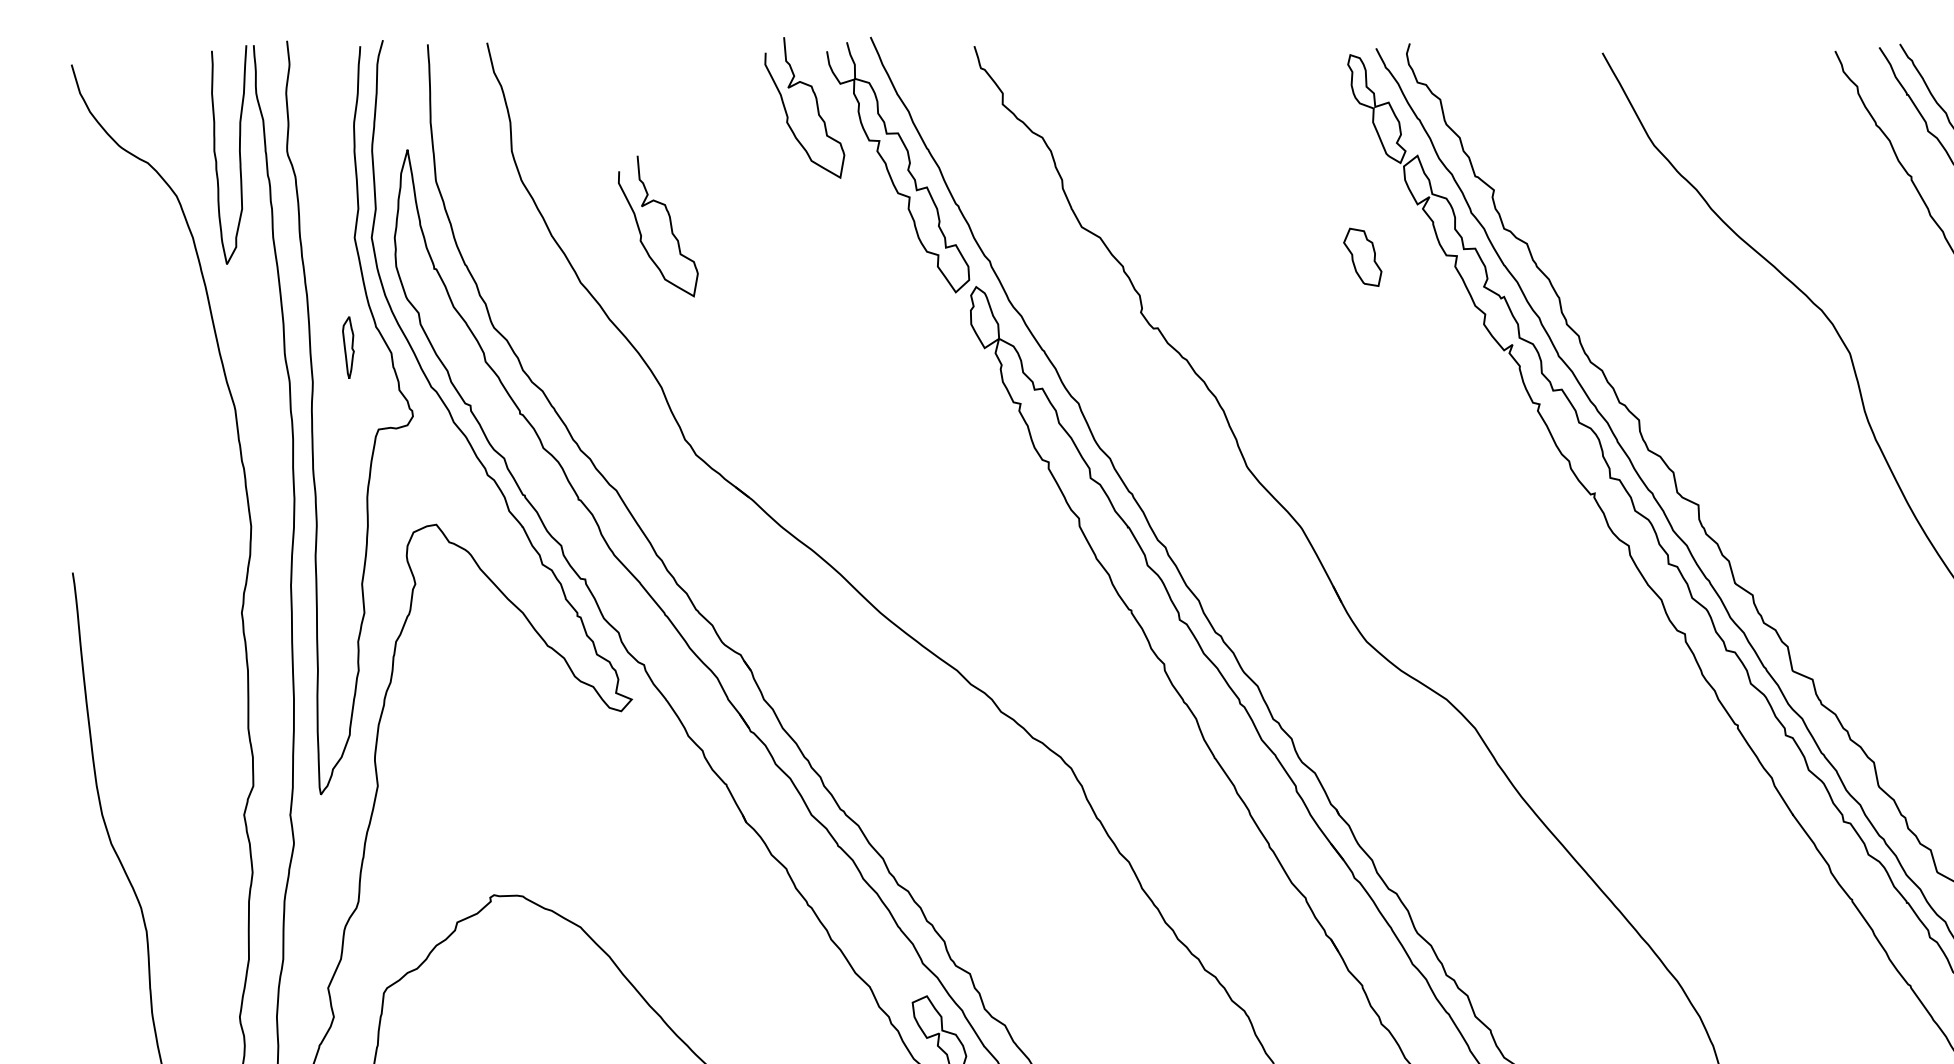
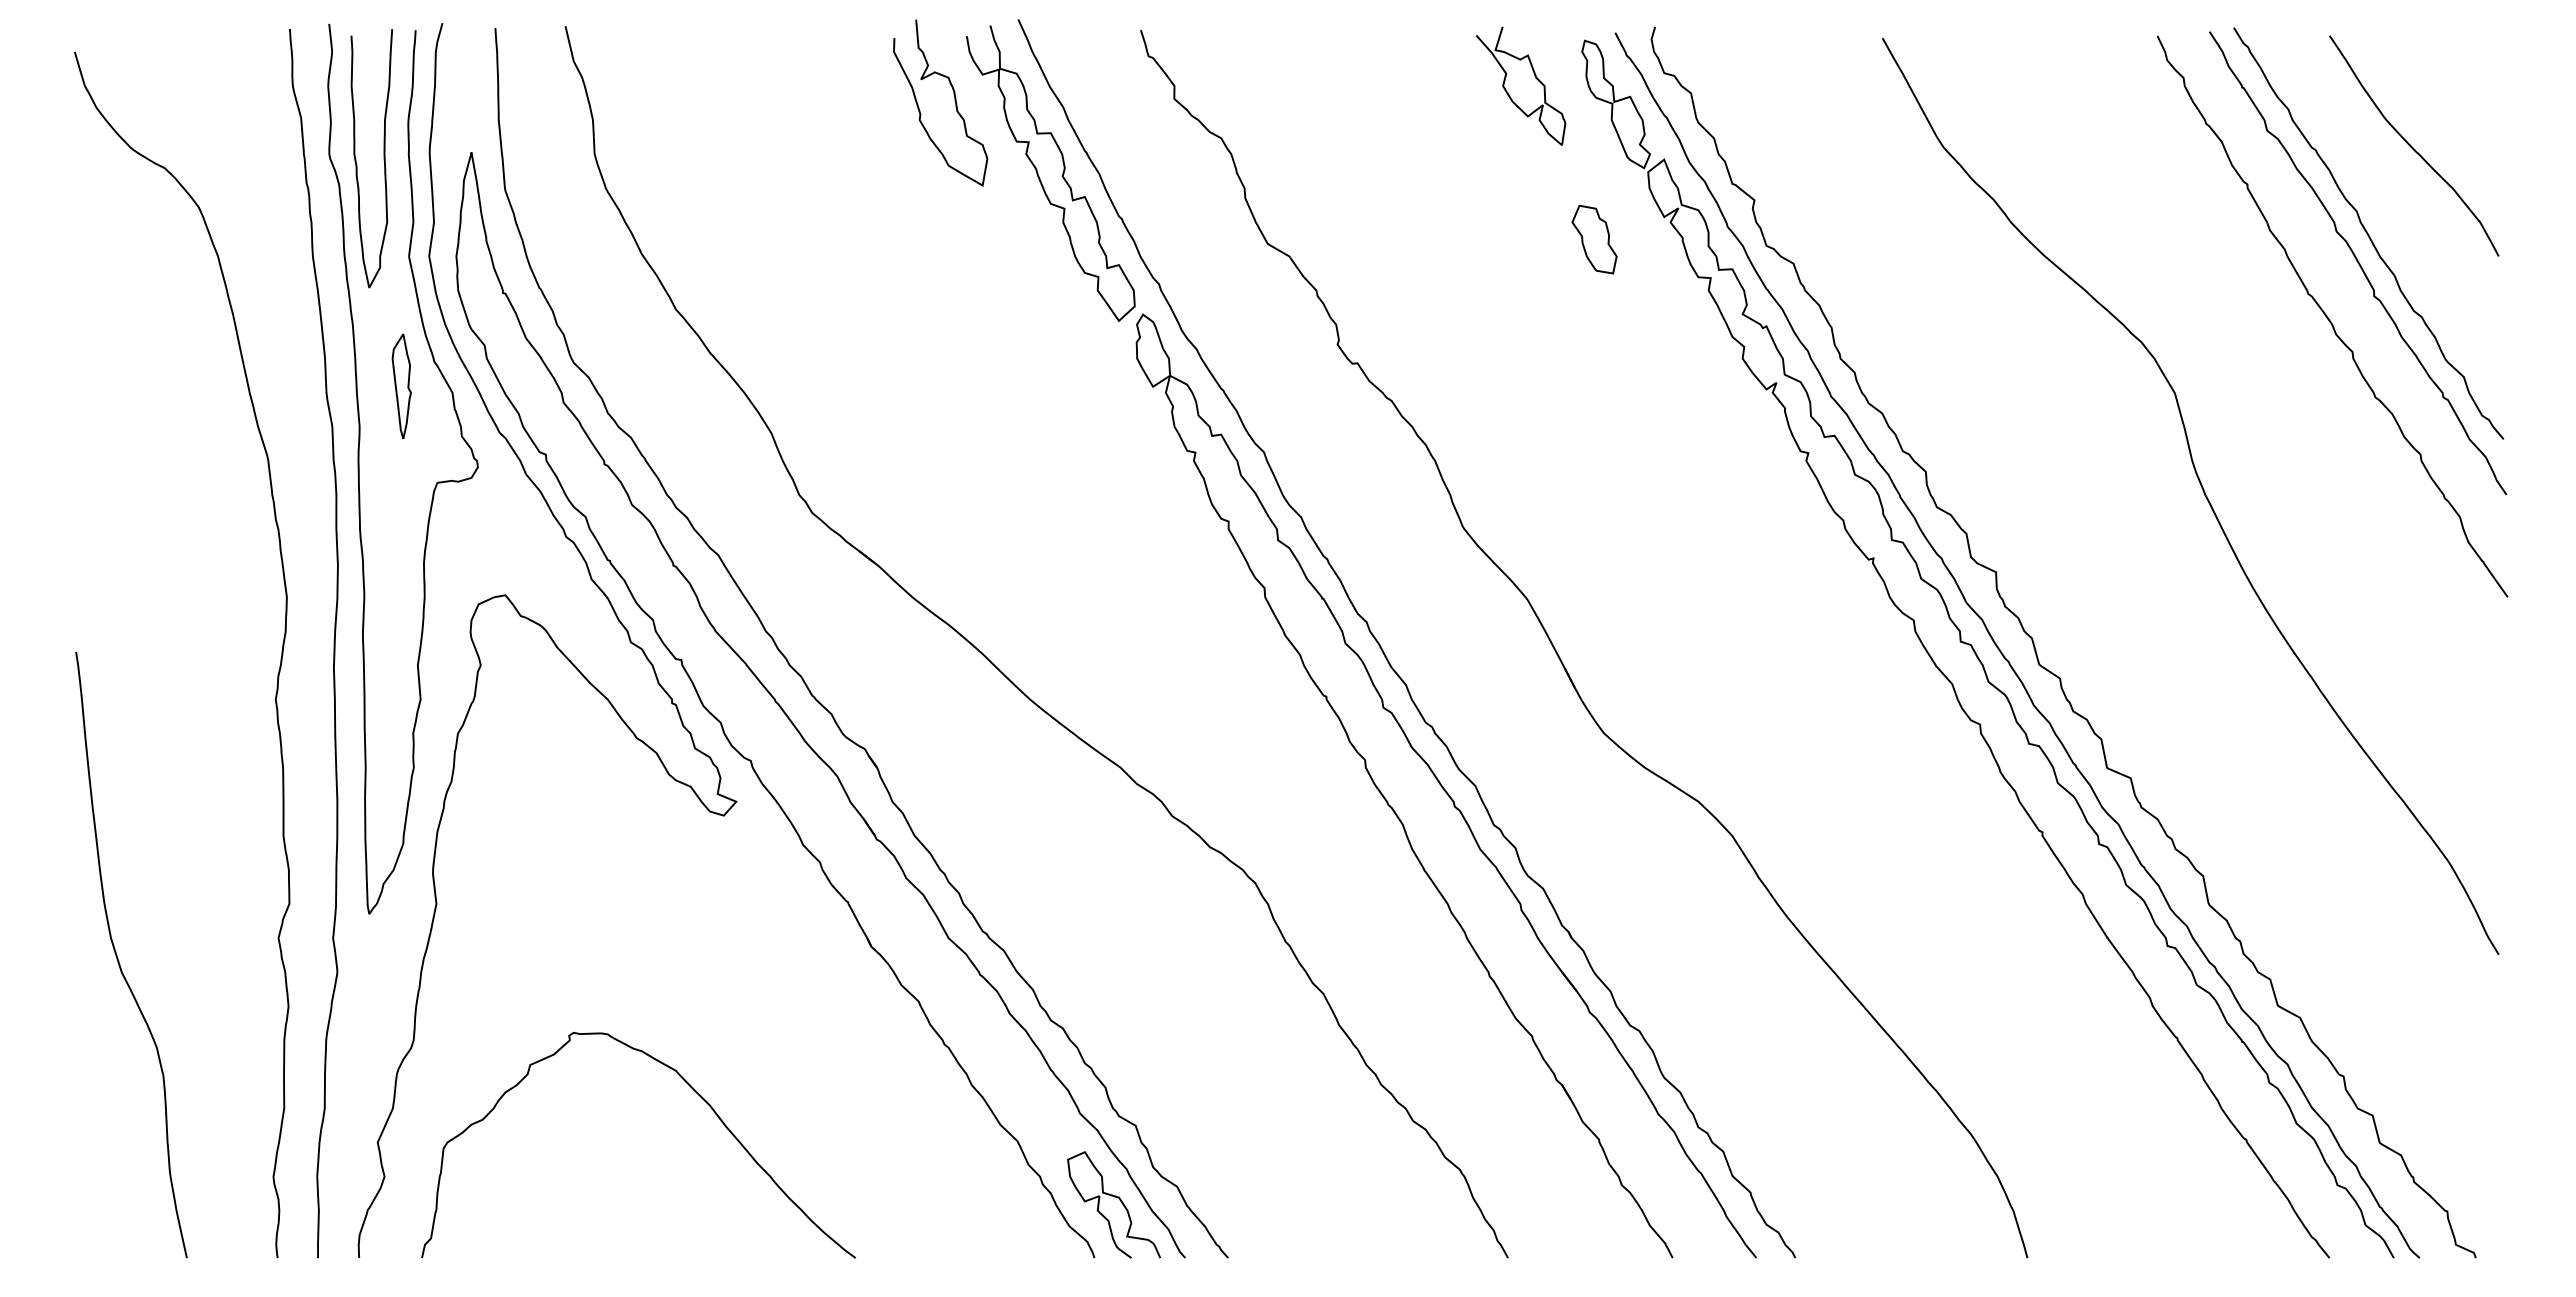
curve: (1285, 98) -> (1508, 92), added
curve: (239, 154) -> (383, 158), moved
curve: (670, 225) -> (781, 241), removed
part: (1362, 257) -> (1594, 239), moved
part: (348, 347) -> (401, 385), size x1.43

